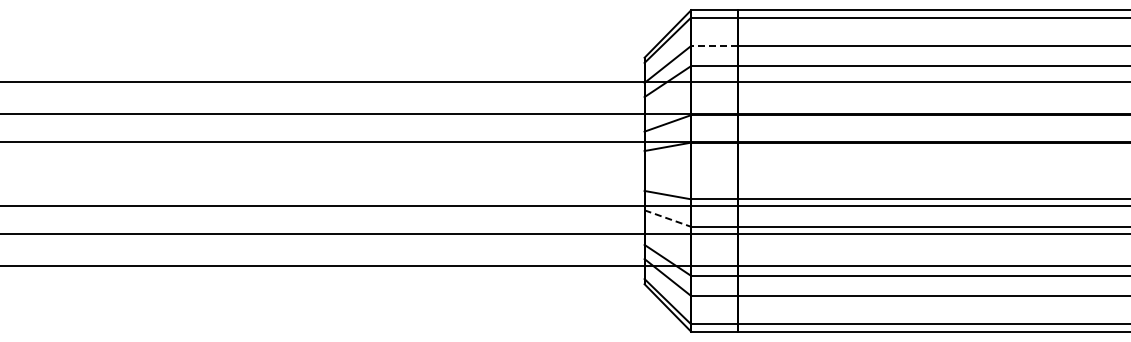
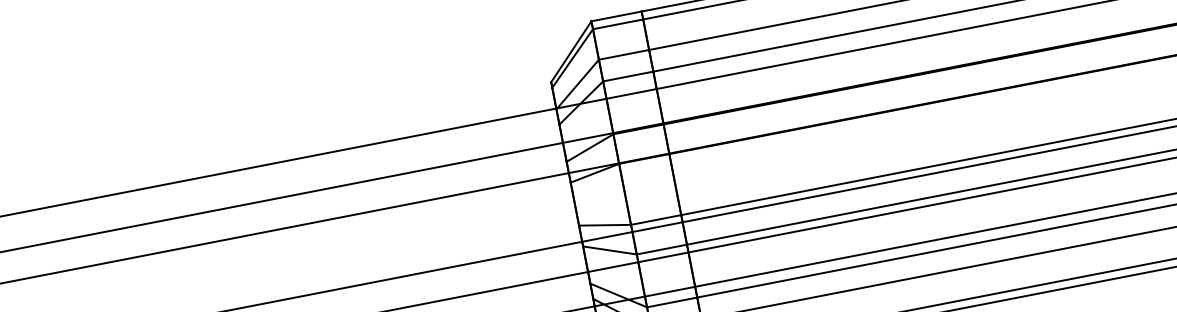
line: (714, 45) -> (623, 54), dashed -> solid
line: (667, 218) -> (609, 250), dashed -> solid

